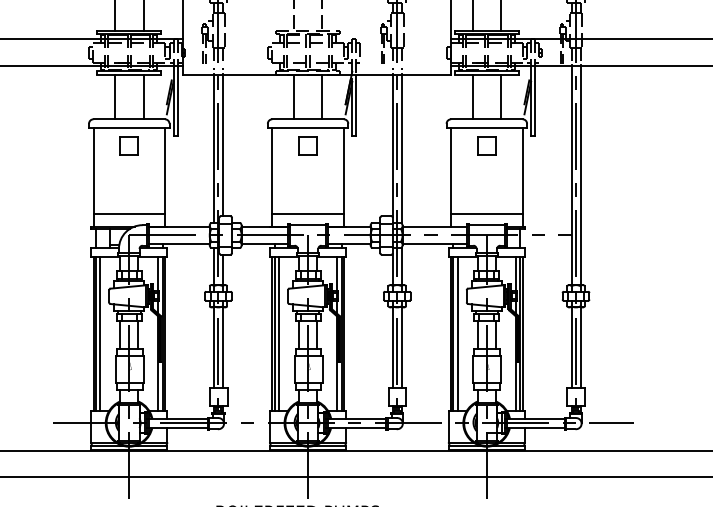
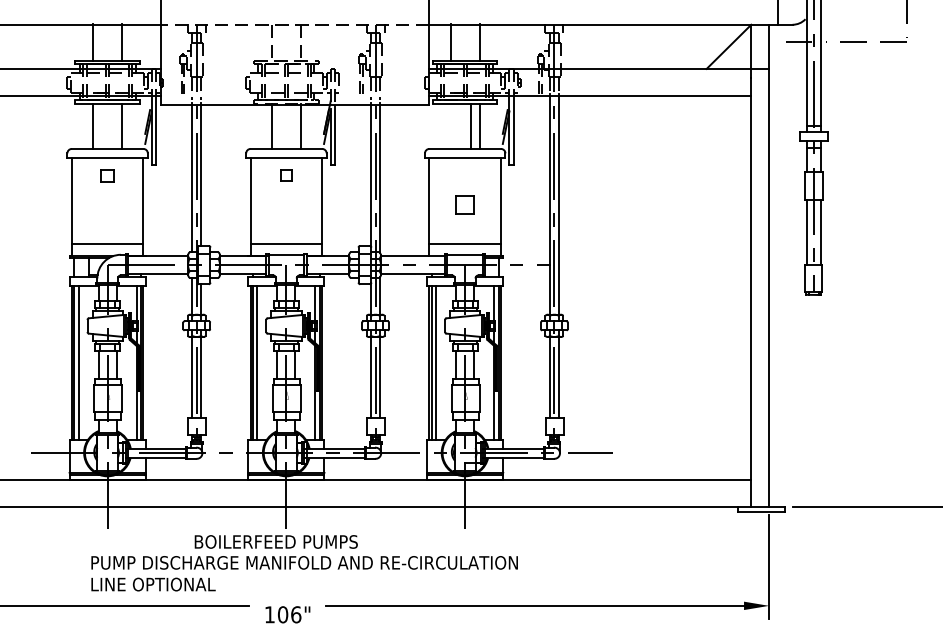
line: (472, 96) -> (470, 126), moved
part: (129, 145) -> (107, 175), size x0.7
part: (307, 145) -> (285, 175), size x0.6
part: (486, 145) -> (464, 204), moved

